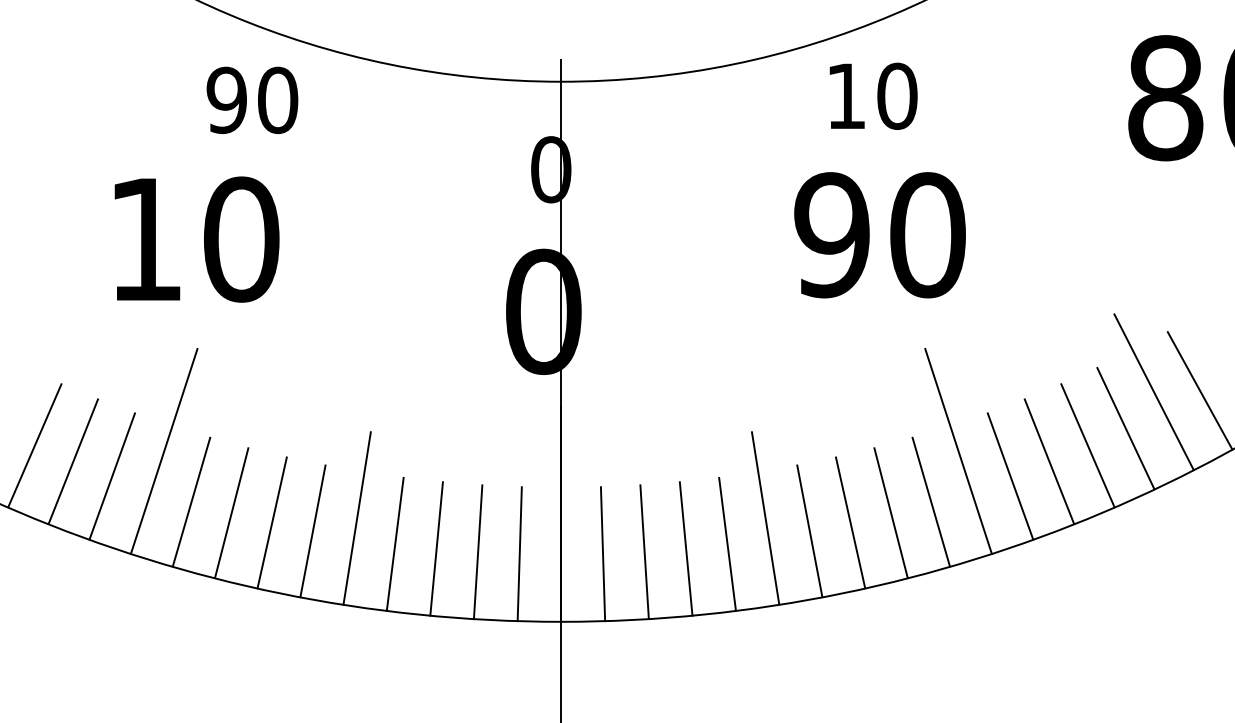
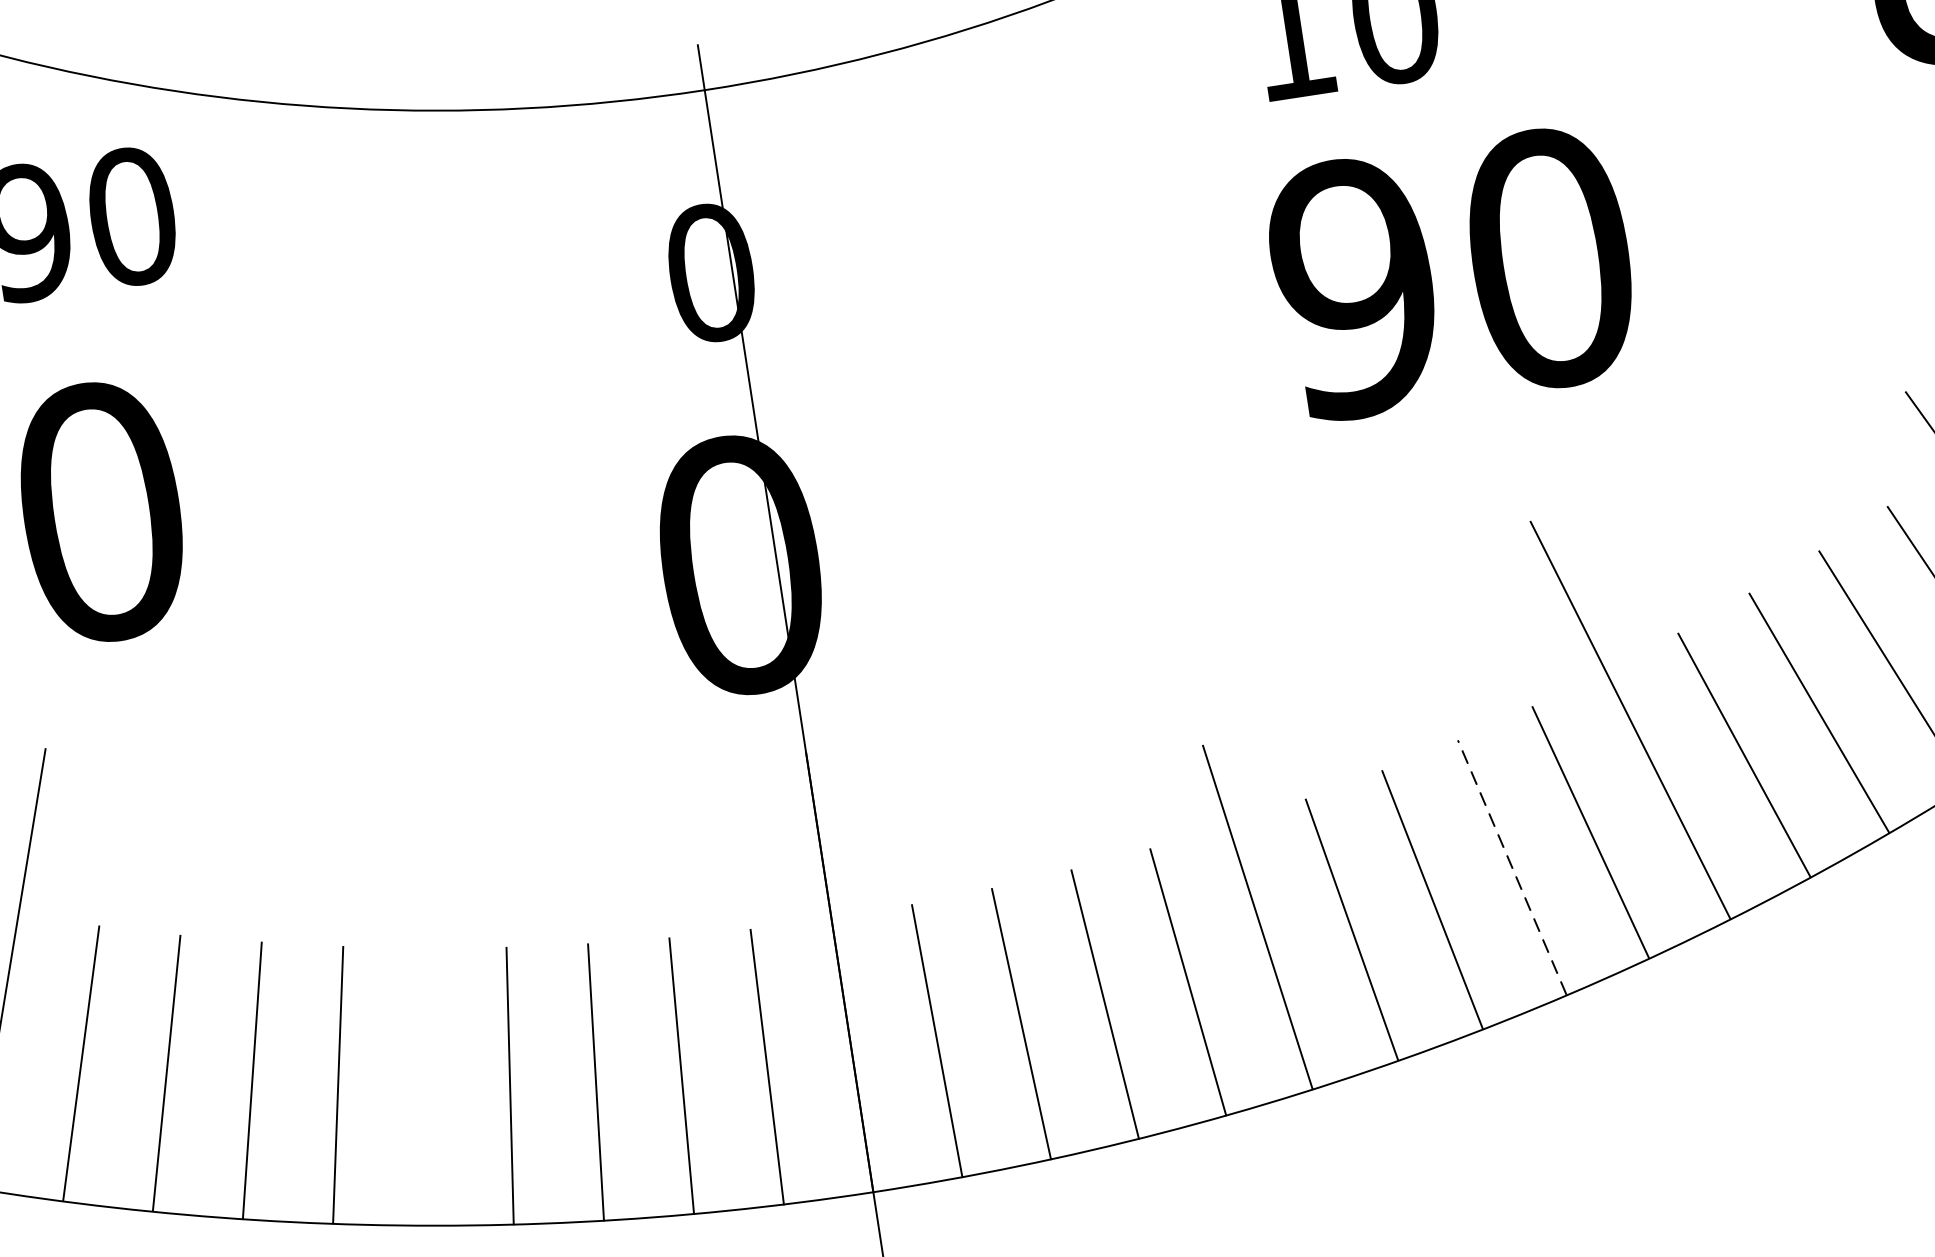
text: (879, 235) -> (1451, 274), moved
line: (891, 513) -> (1513, 868), solid -> dashed
line: (356, 518) -> (423, 1045), removed

